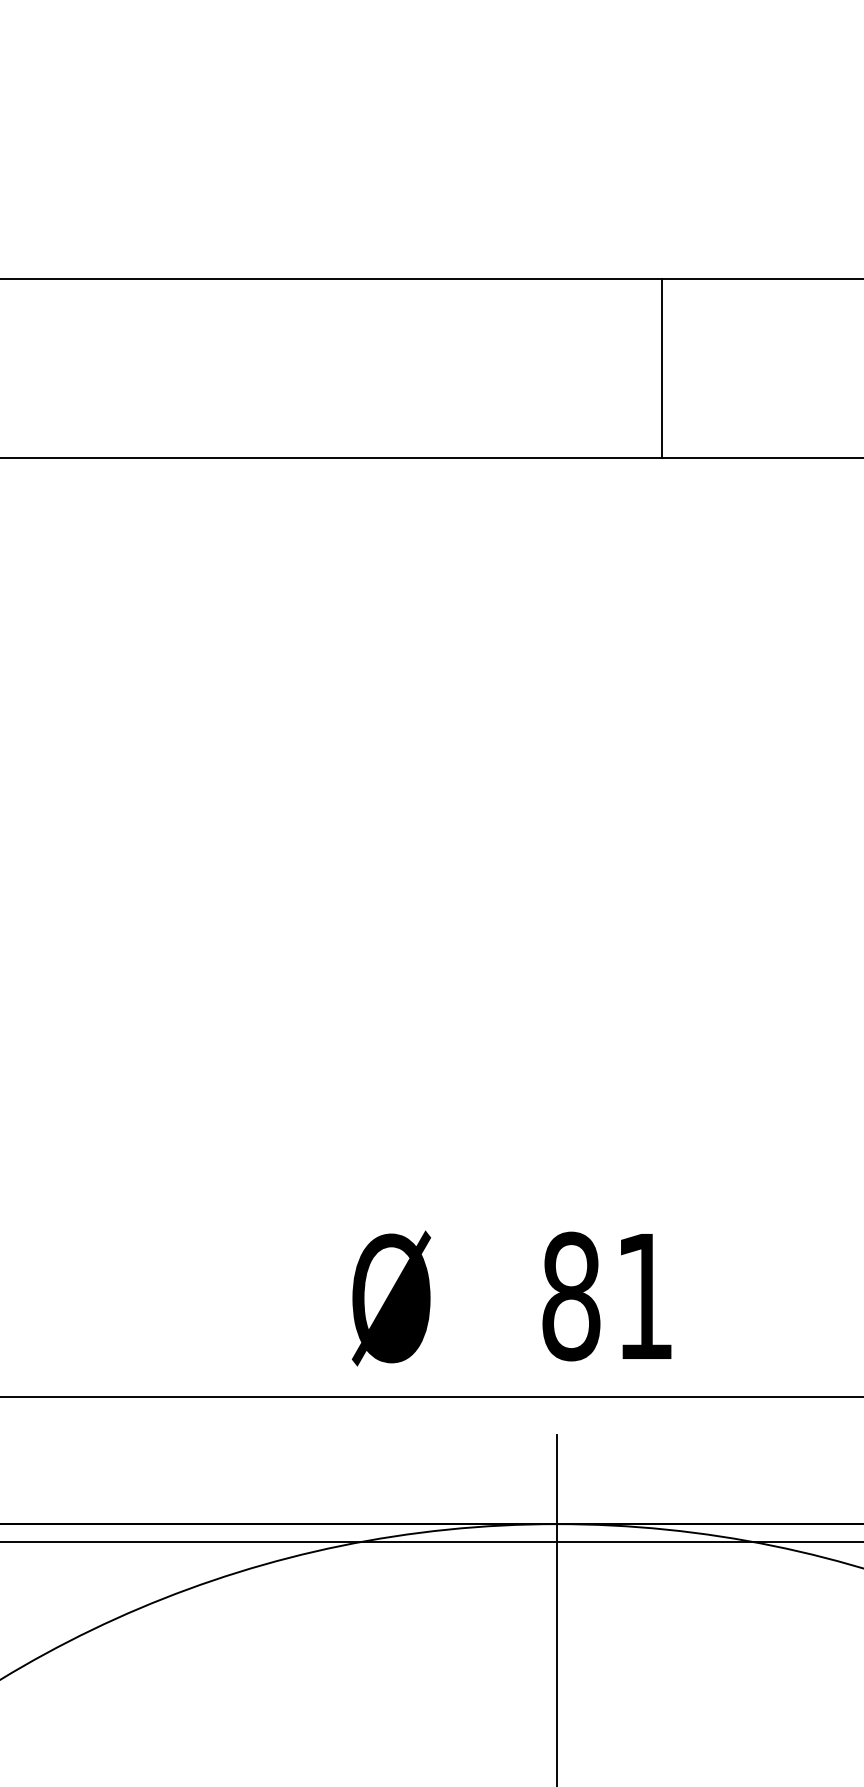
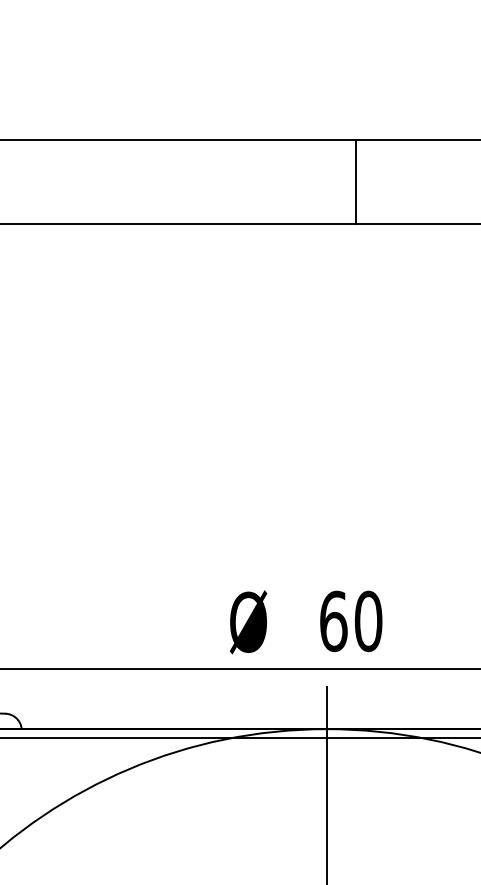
line: (661, 367) -> (355, 181), moved
text: (608, 1296) -> (351, 621), 81 -> 60

